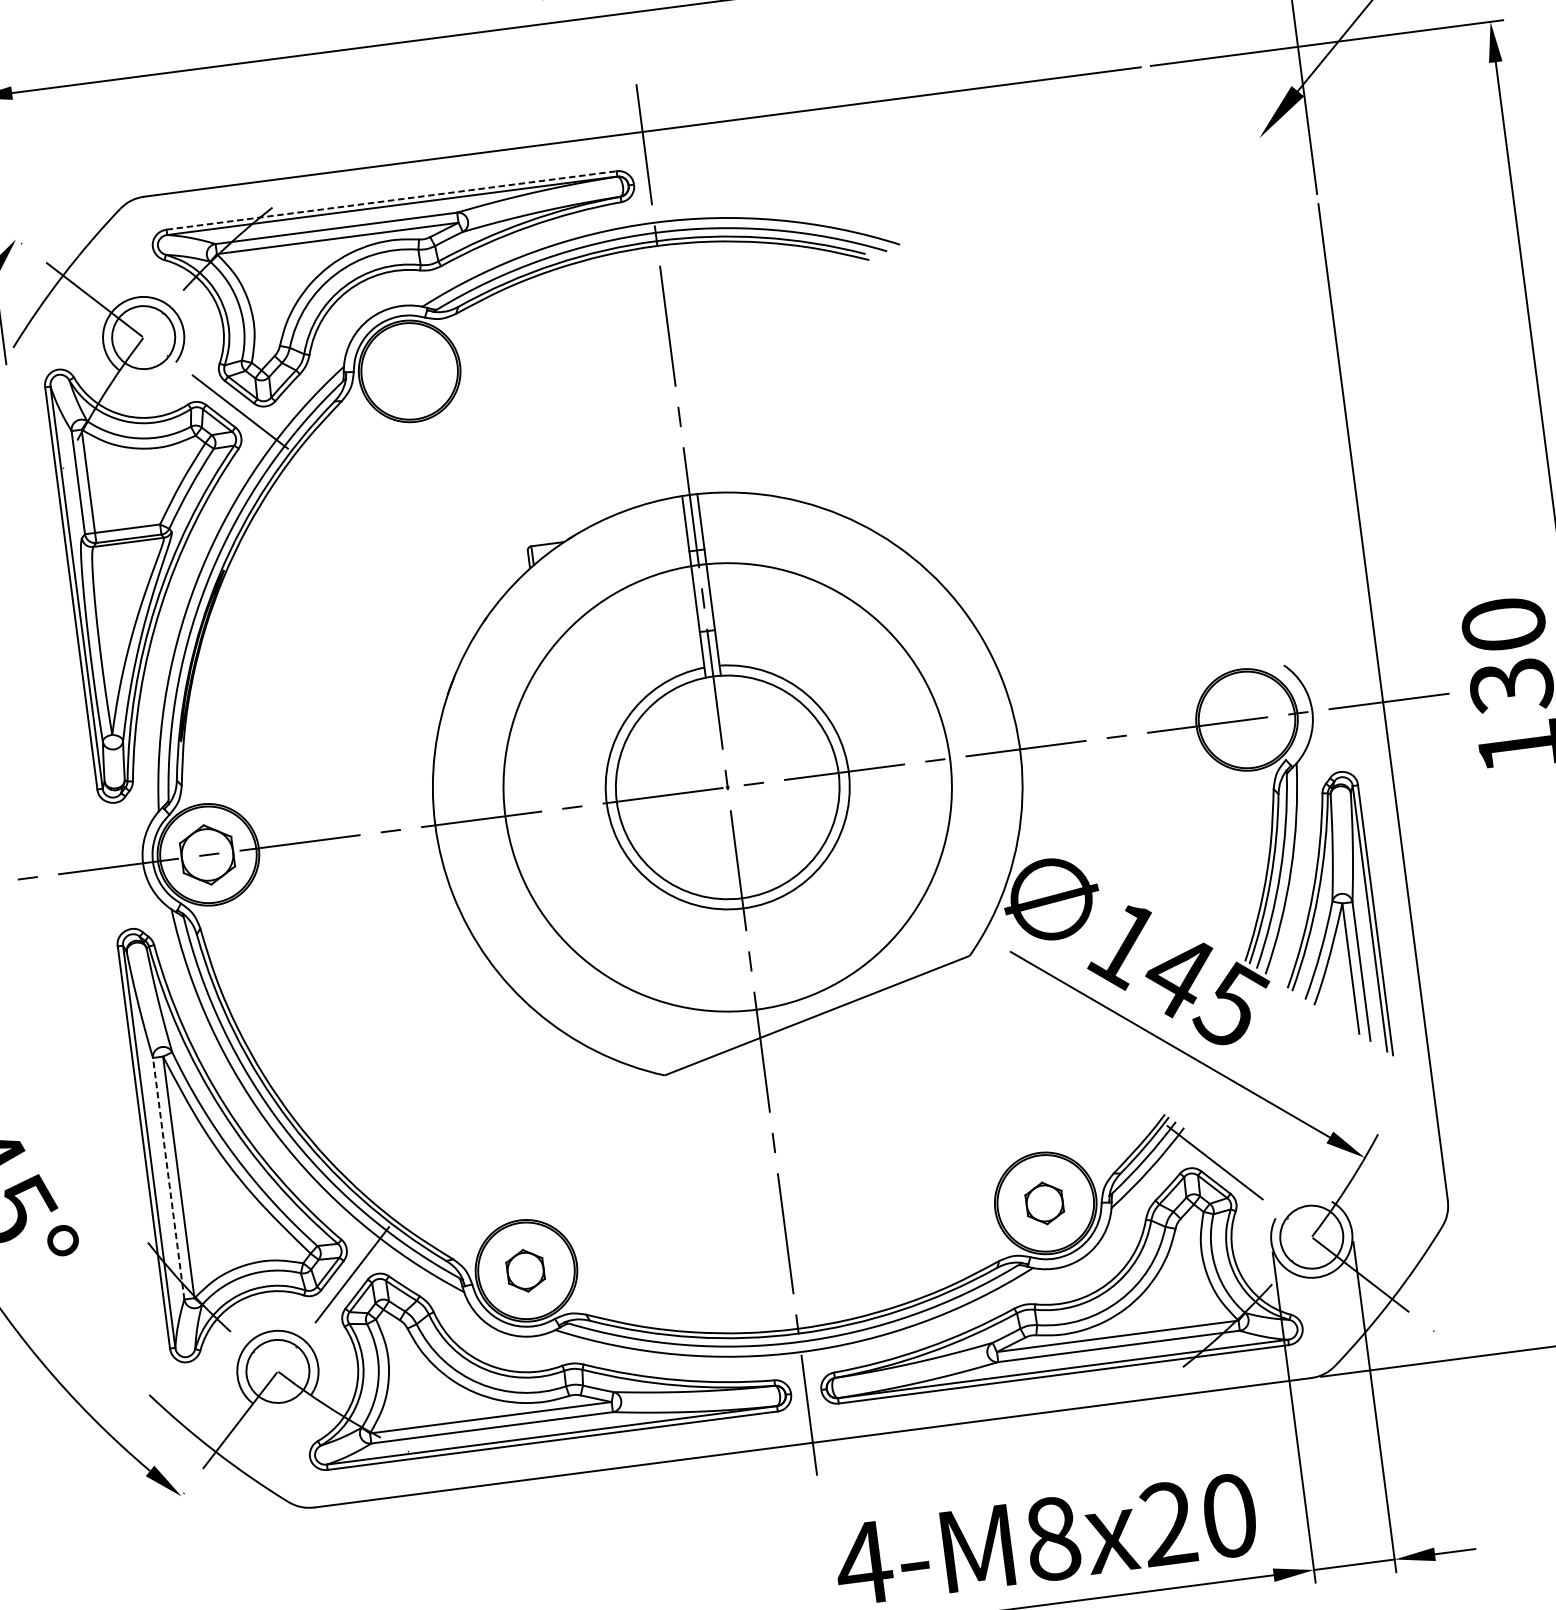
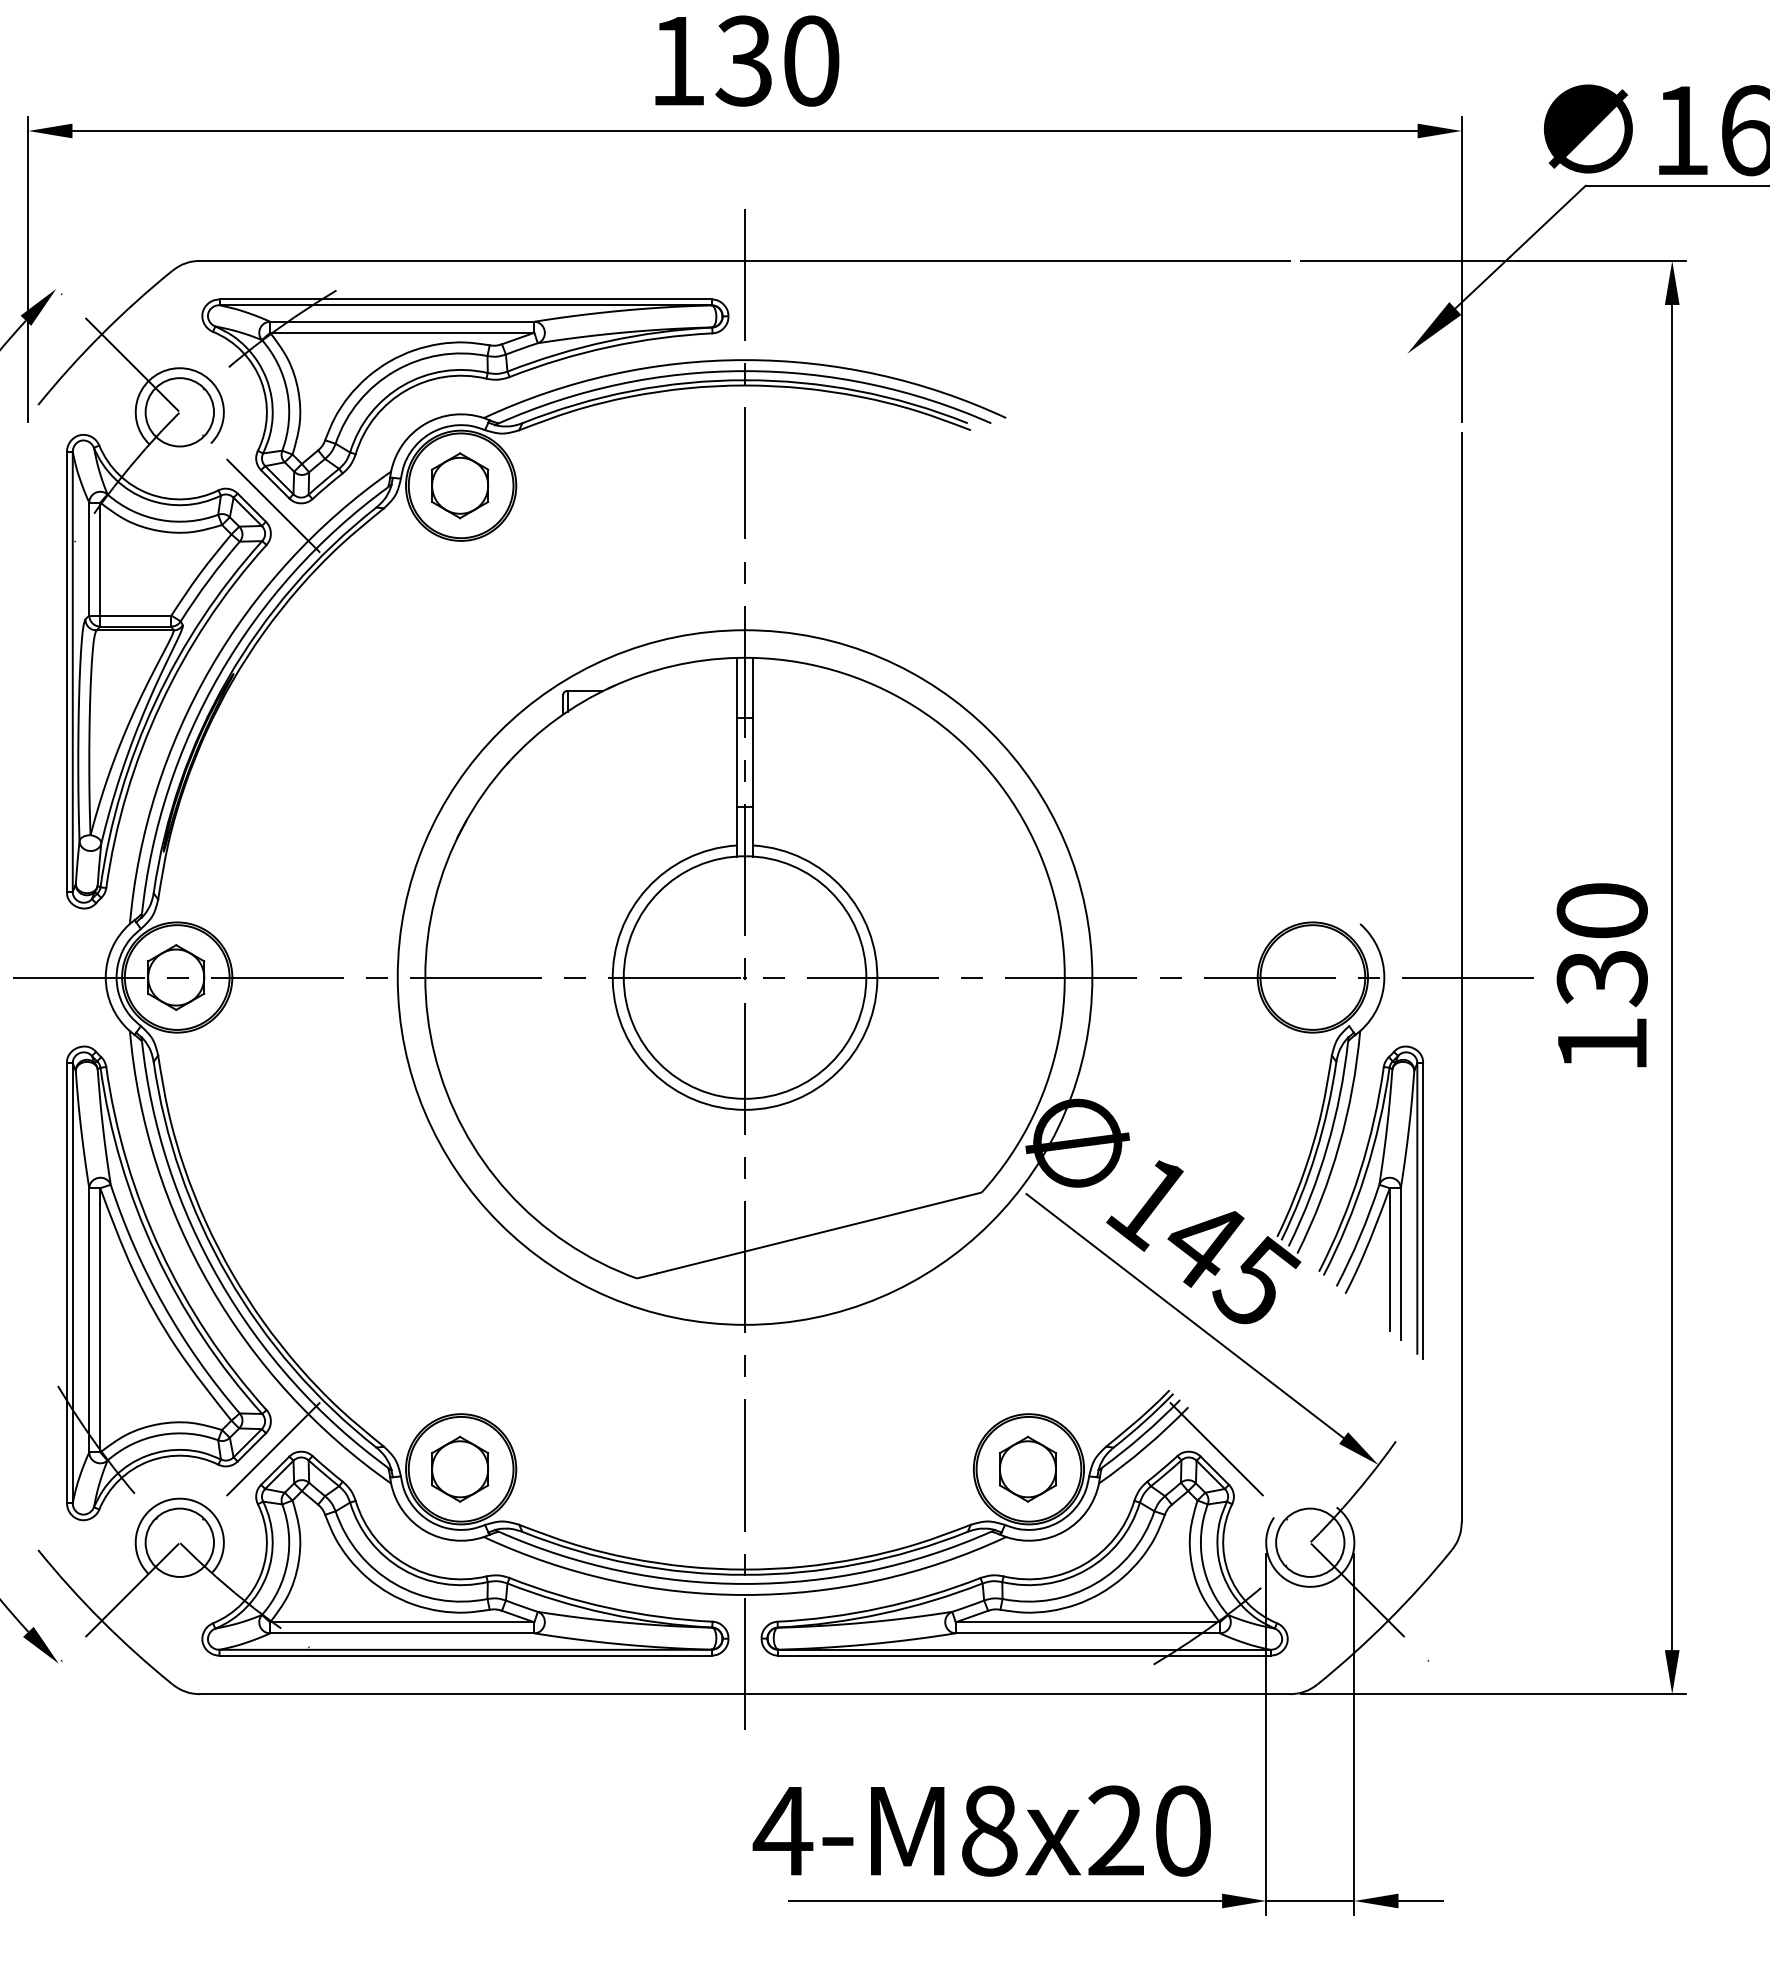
line: (392, 200) -> (466, 299), dashed -> solid
part: (409, 371) -> (460, 485), added
circle: (727, 787) -> (744, 977), size x1.43
line: (168, 1177) -> (89, 1319), dashed -> solid
part: (1044, 1202) -> (1027, 1468), size x1.43
part: (525, 1270) -> (460, 1468), size x1.43

